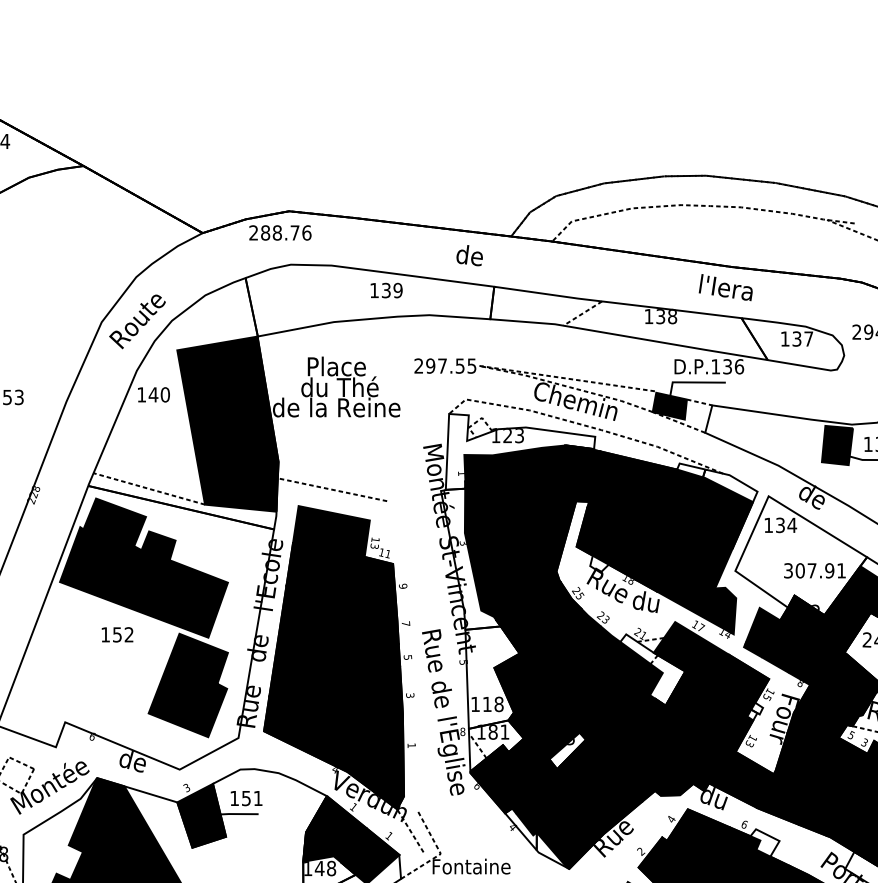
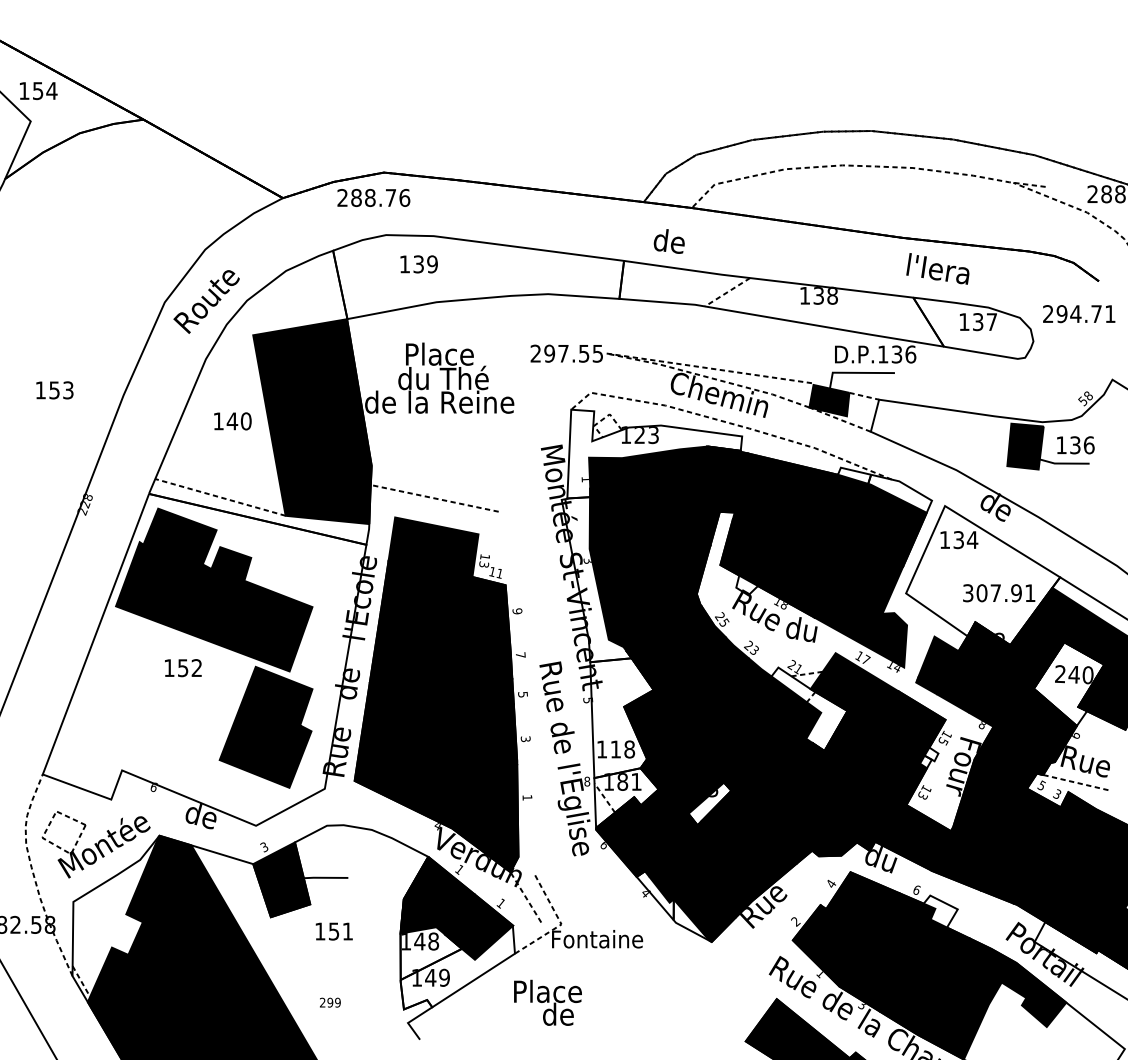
text: (469, 255) -> (668, 241), moved
text: (725, 287) -> (937, 268), moved
text: (386, 290) -> (418, 264), moved
text: (153, 394) -> (232, 421), moved
text: (245, 798) -> (333, 931), moved

